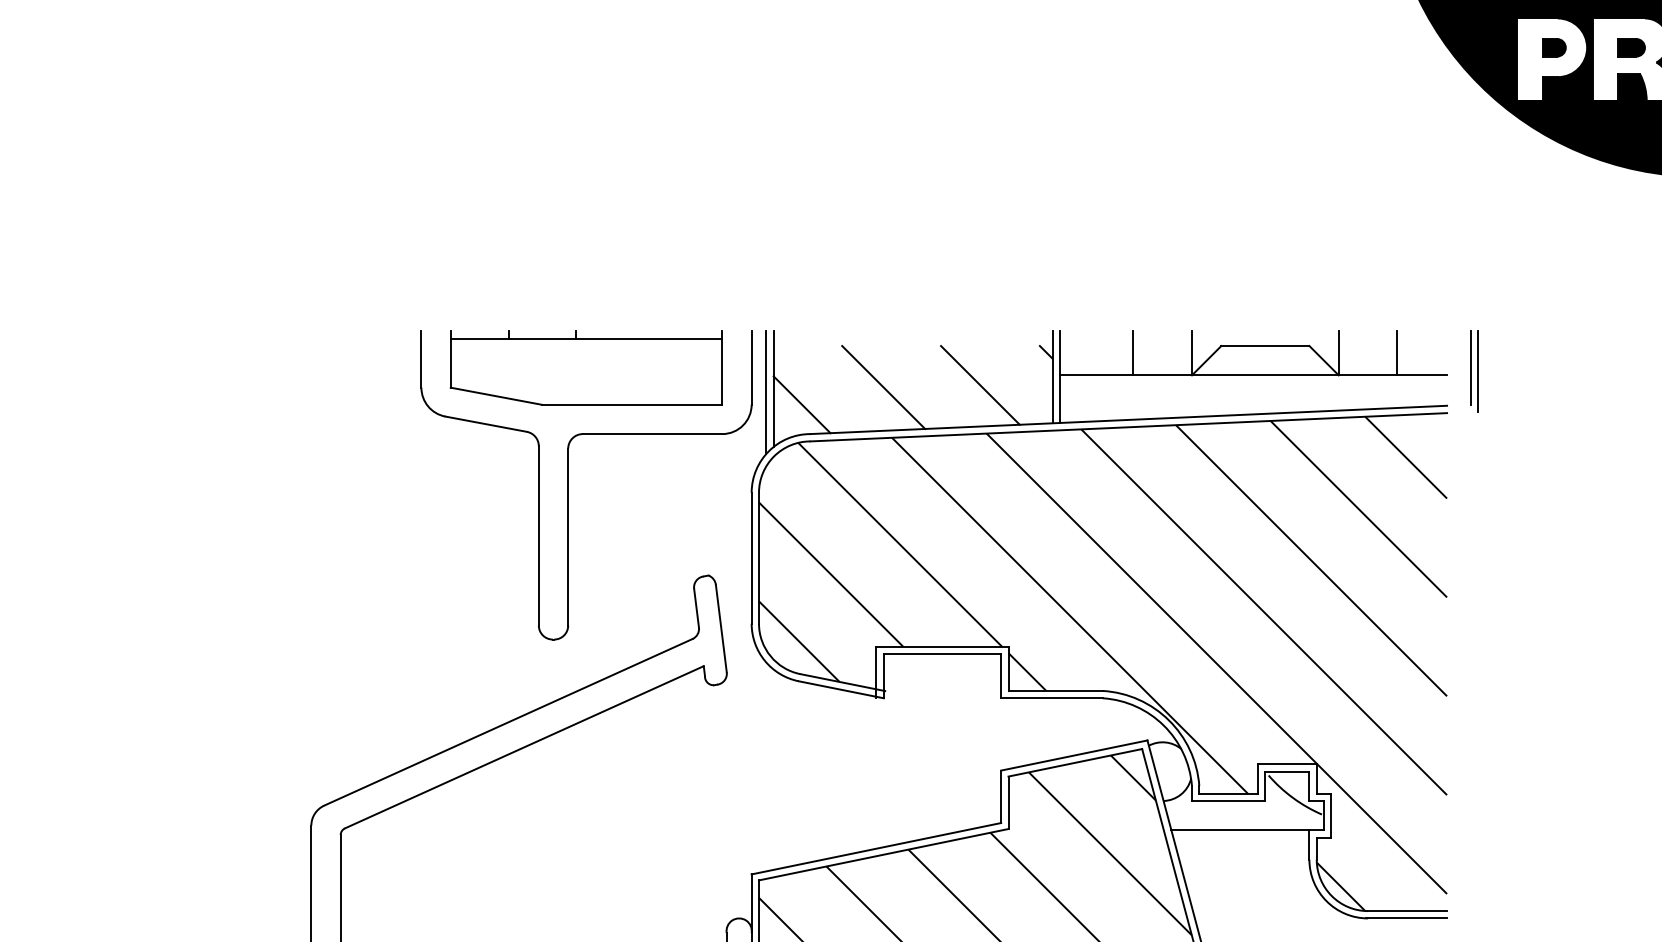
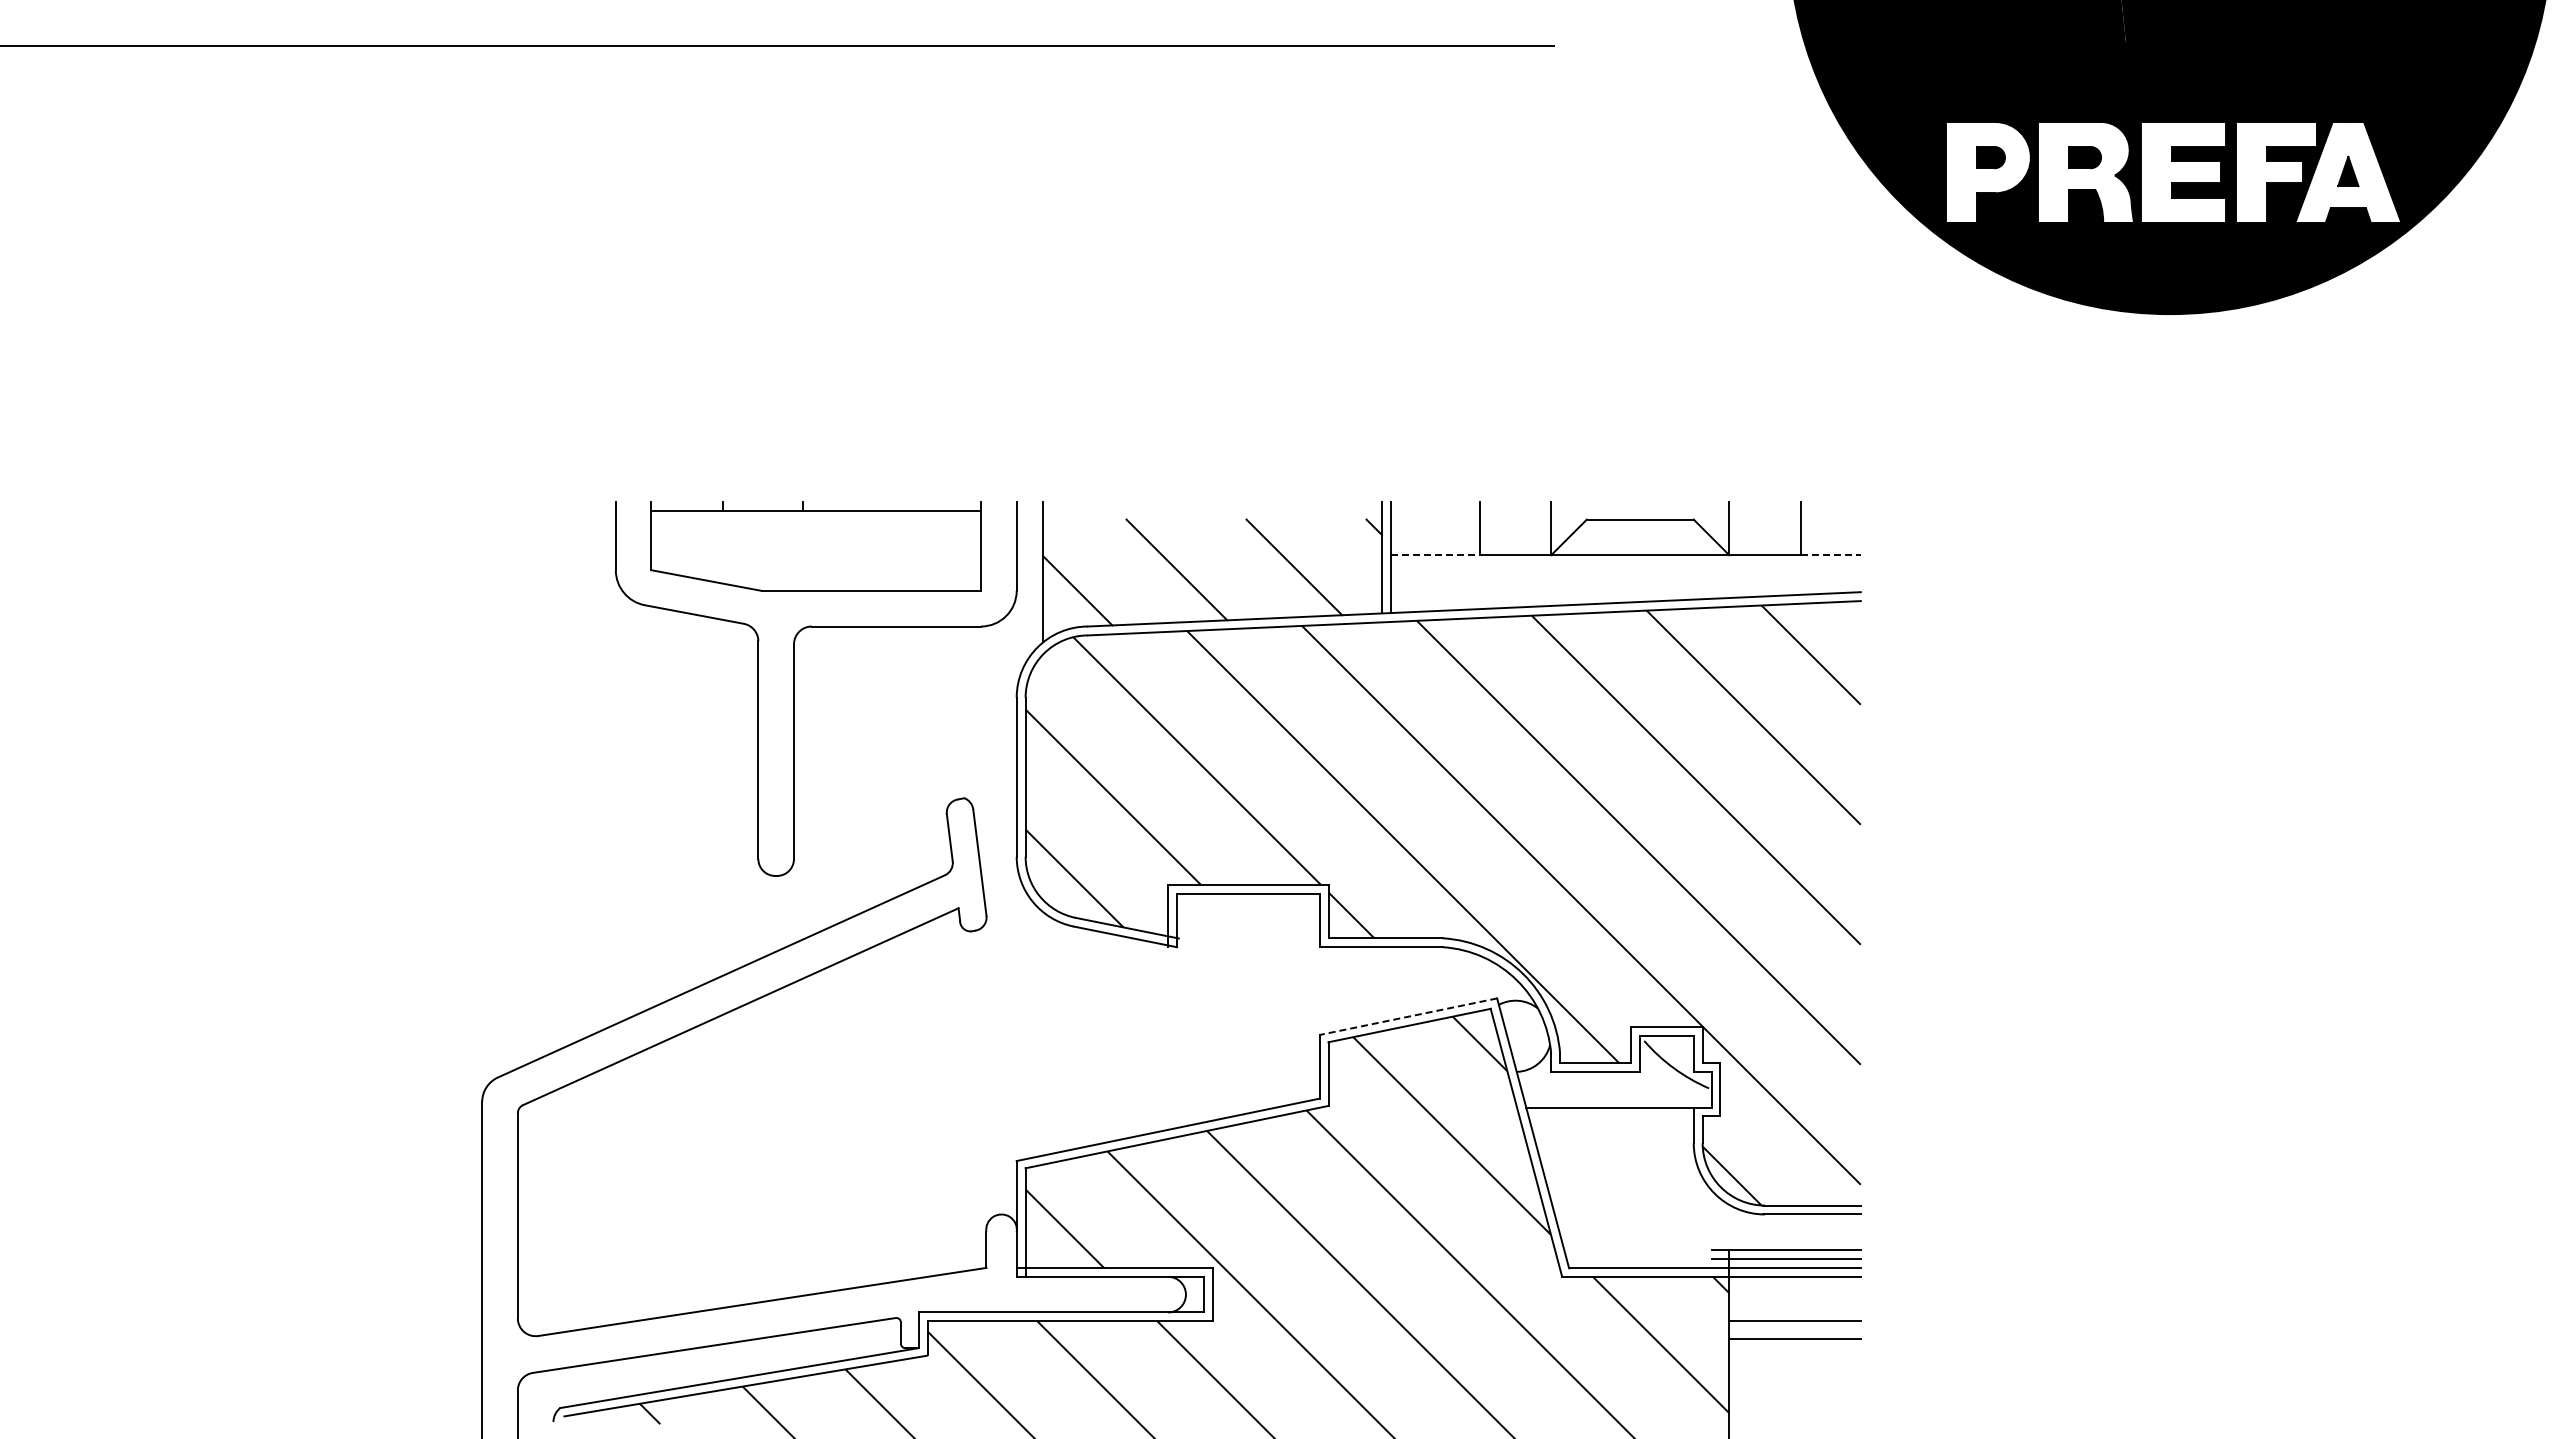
line: (1470, 367) -> (1889, 545), removed
line: (1478, 371) -> (1898, 550), removed
line: (1096, 375) -> (1435, 555), solid -> dashed
line: (1422, 375) -> (1831, 555), solid -> dashed
line: (766, 392) -> (1034, 575), removed
line: (1074, 755) -> (1408, 1016), solid -> dashed

